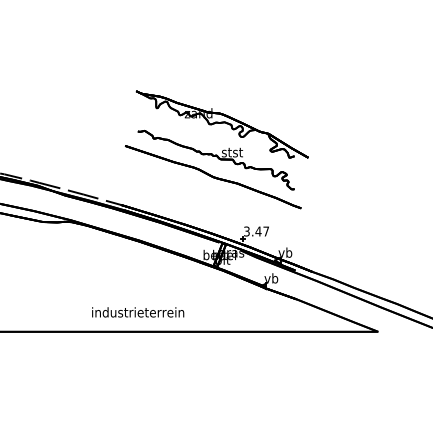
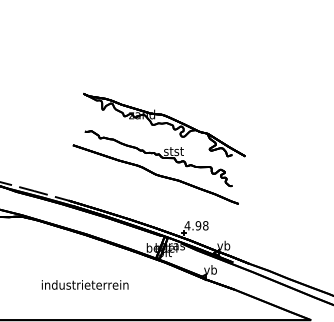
text: (256, 231) -> (196, 225), 3.47 -> 4.98
text: (138, 312) -> (85, 285), moved

